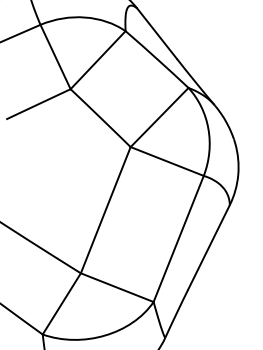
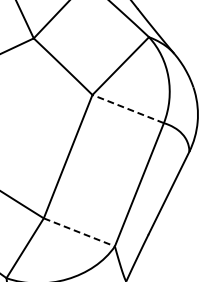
line: (166, 161) -> (127, 109), solid -> dashed
line: (117, 287) -> (79, 232), solid -> dashed

